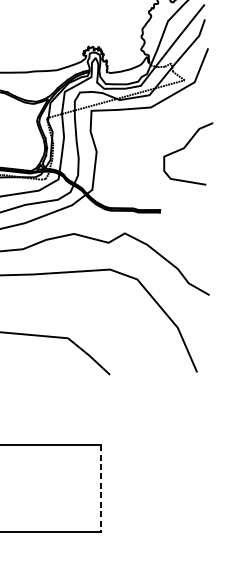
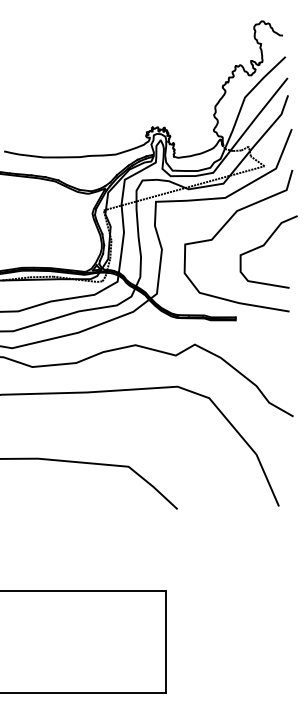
curve: (148, 134) -> (222, 229), added
line: (100, 488) -> (166, 641), dashed -> solid

